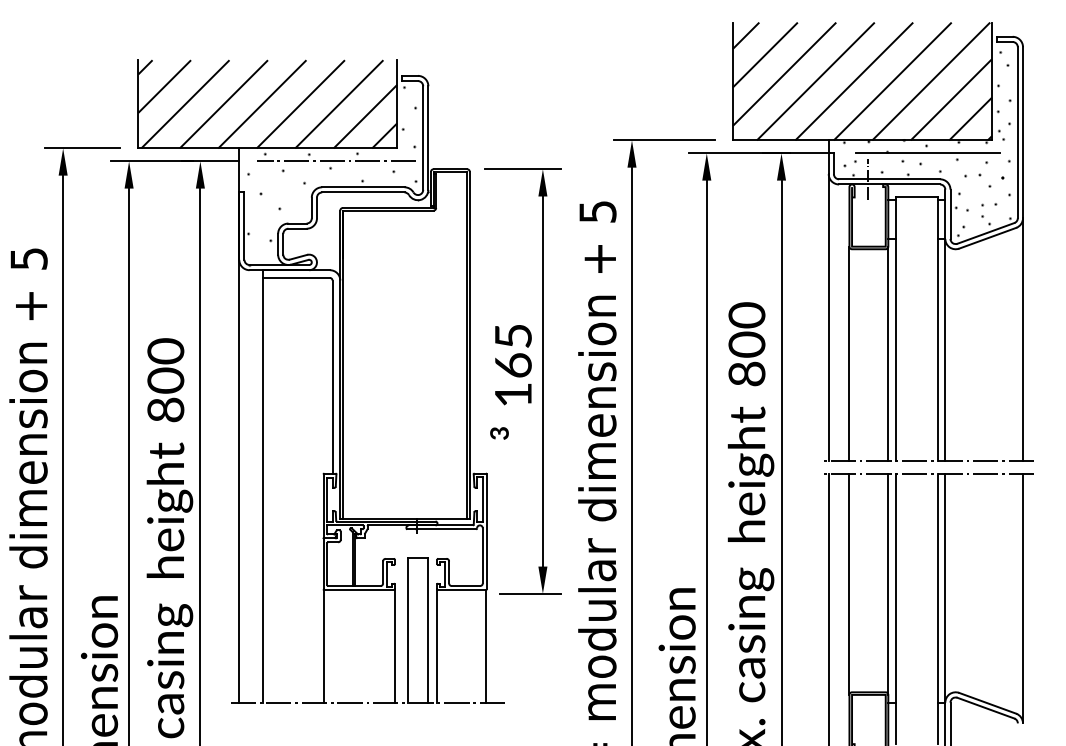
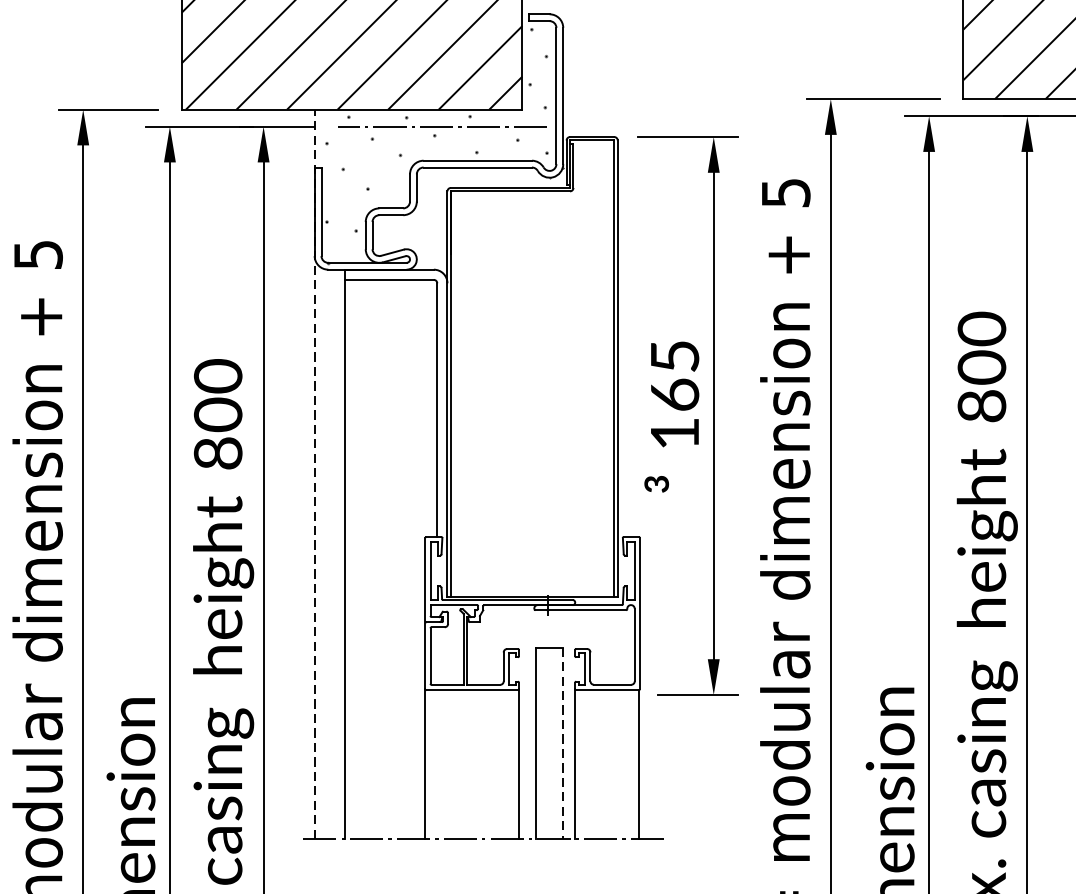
line: (239, 425) -> (314, 473), solid -> dashed
line: (428, 630) -> (563, 743), solid -> dashed

